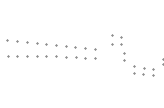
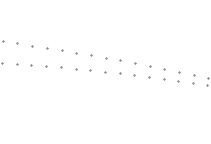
part: (116, 39) -> (127, 67), moved
part: (143, 70) -> (178, 75), moved

